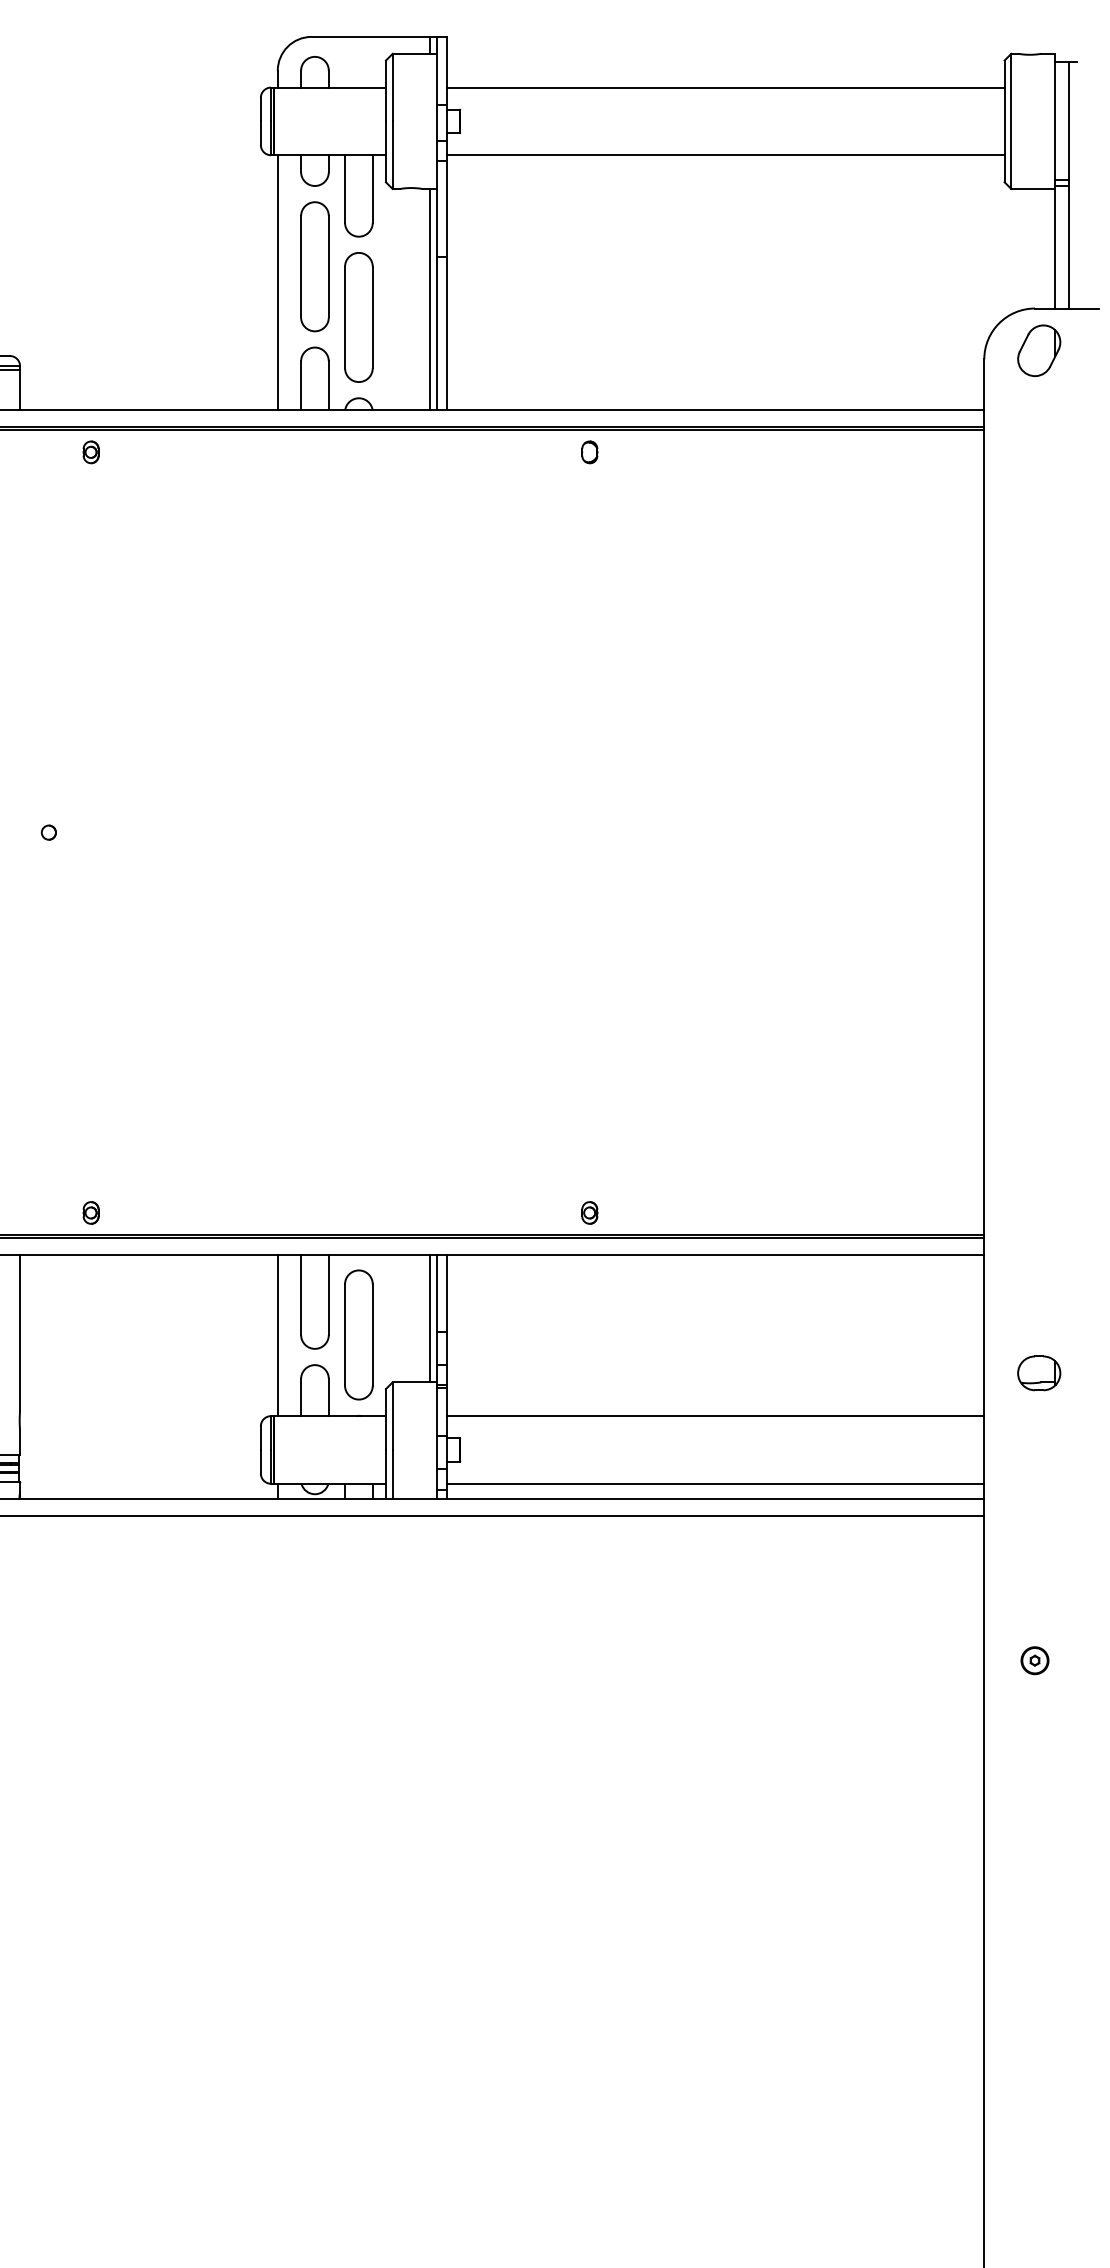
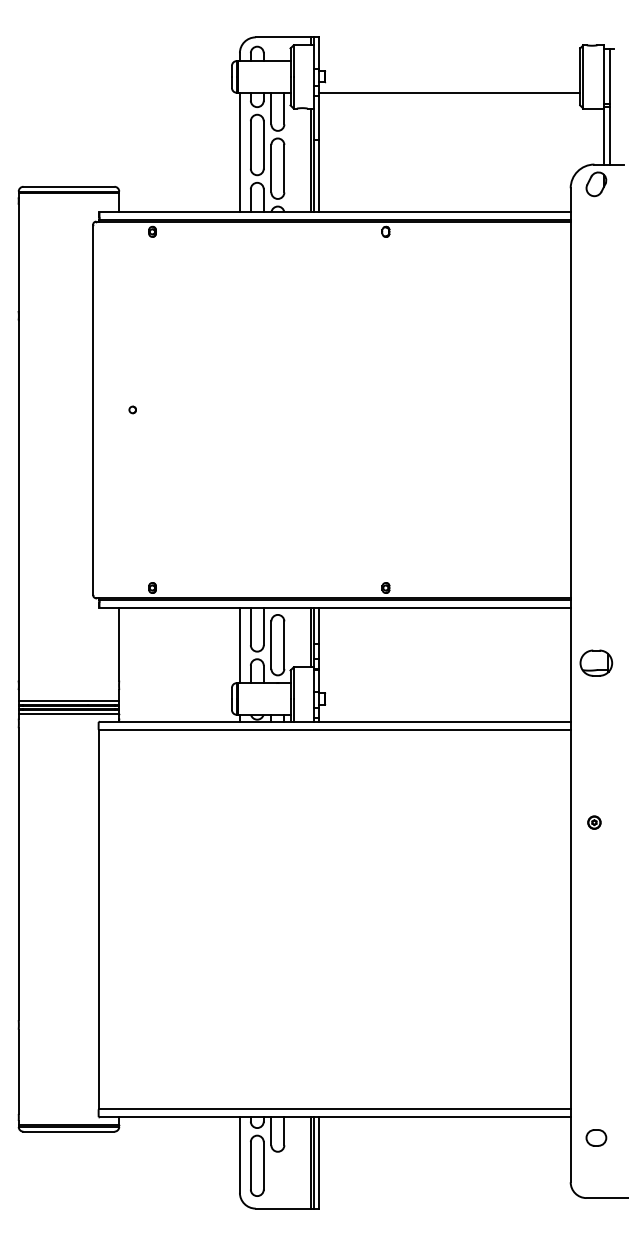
line: (725, 88) -> (449, 61), removed
part: (1039, 1372) -> (596, 662), size x1.6
line: (714, 1416) -> (444, 683), removed
line: (714, 1483) -> (444, 714), removed
part: (1035, 1660) -> (594, 822), moved

